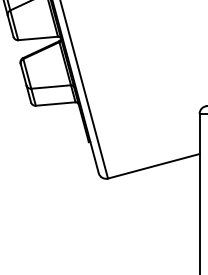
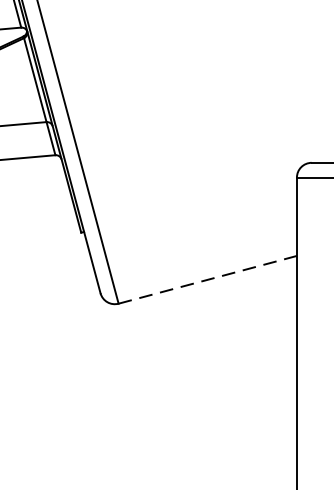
line: (154, 166) -> (209, 280), solid -> dashed

